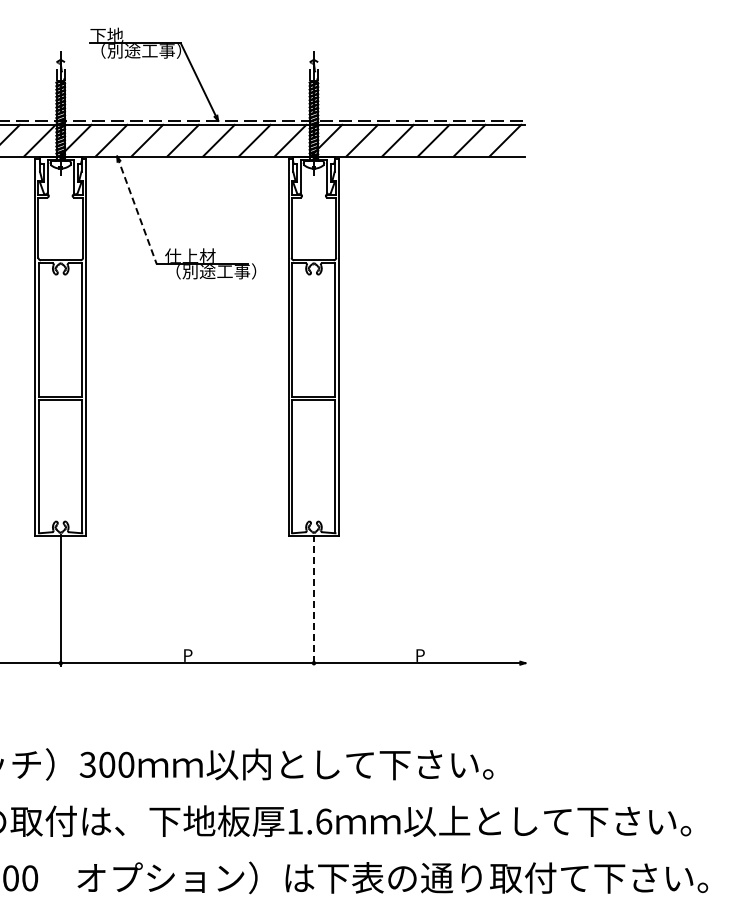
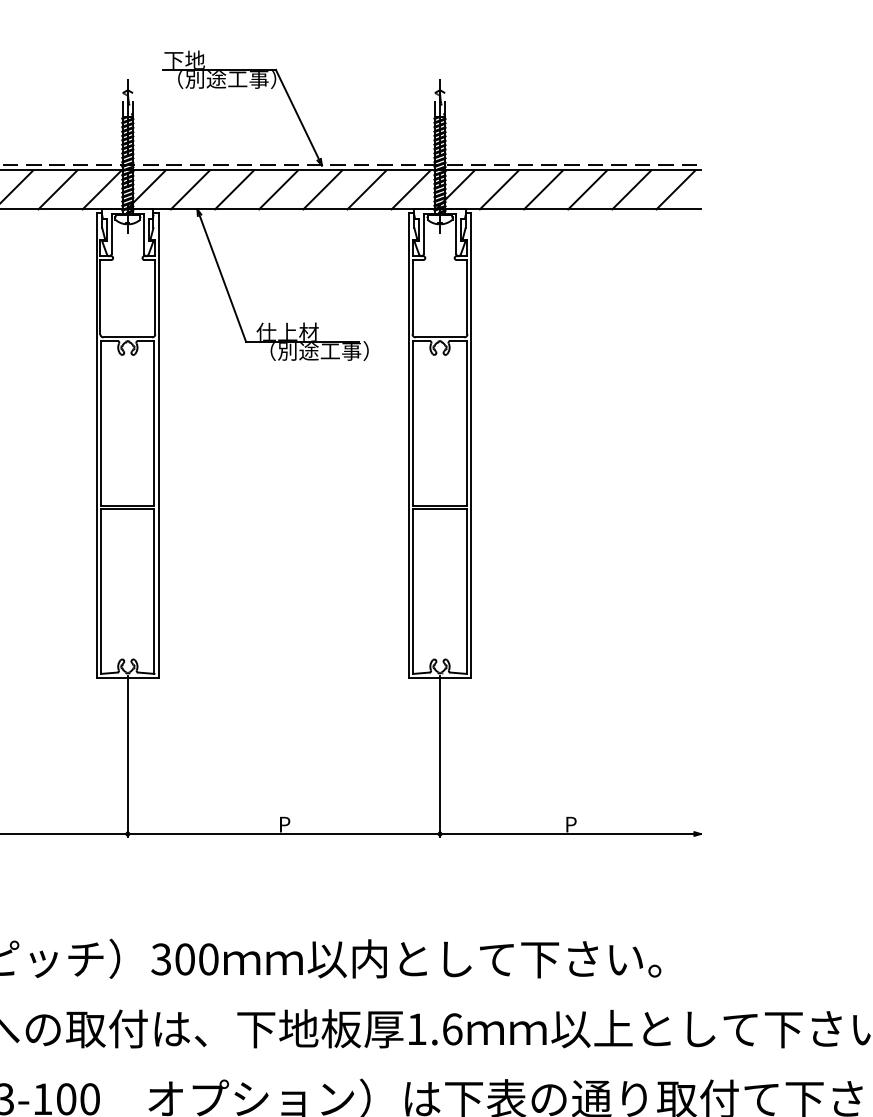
line: (137, 210) -> (222, 275), dashed -> solid
line: (313, 600) -> (439, 756), dashed -> solid

